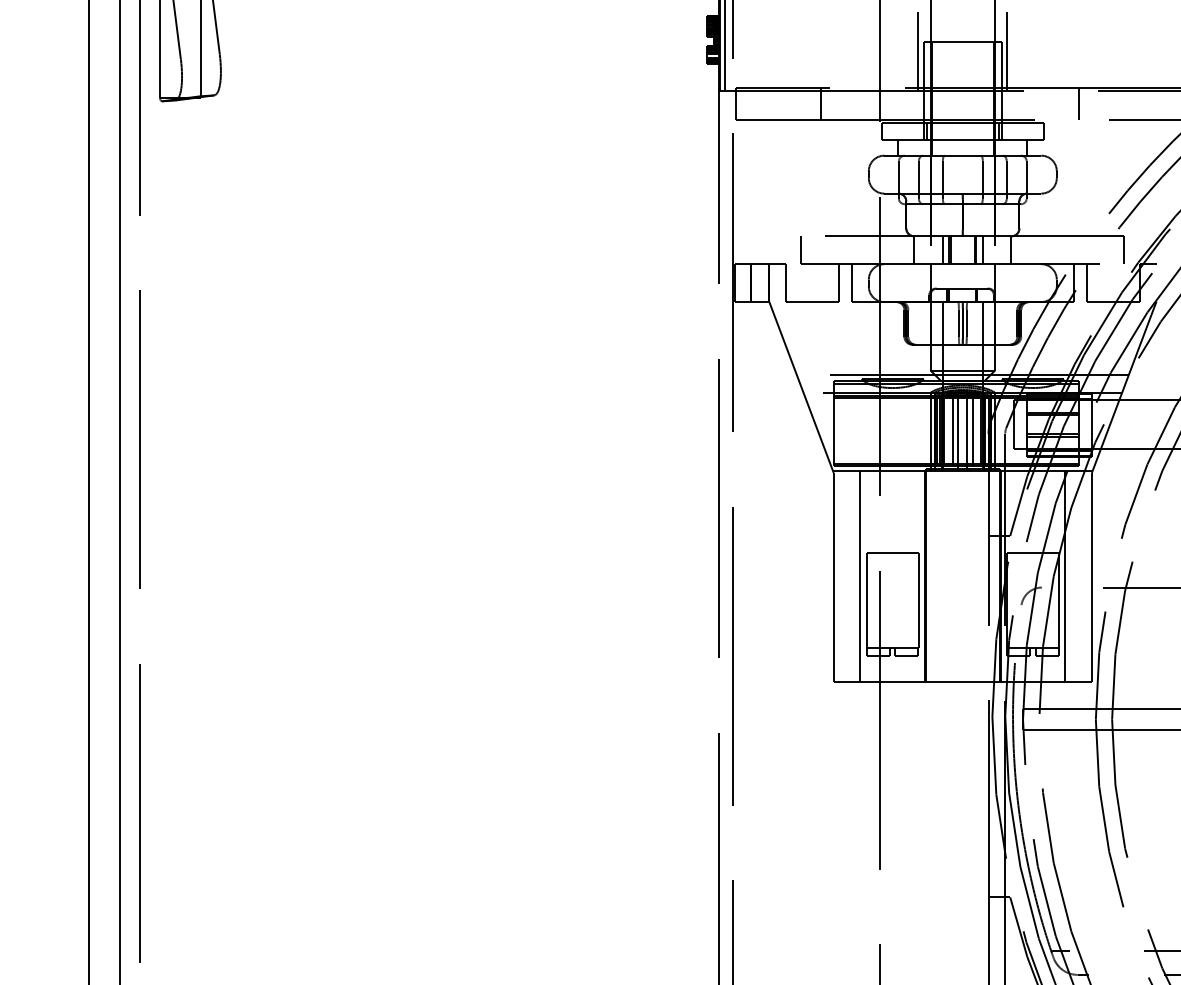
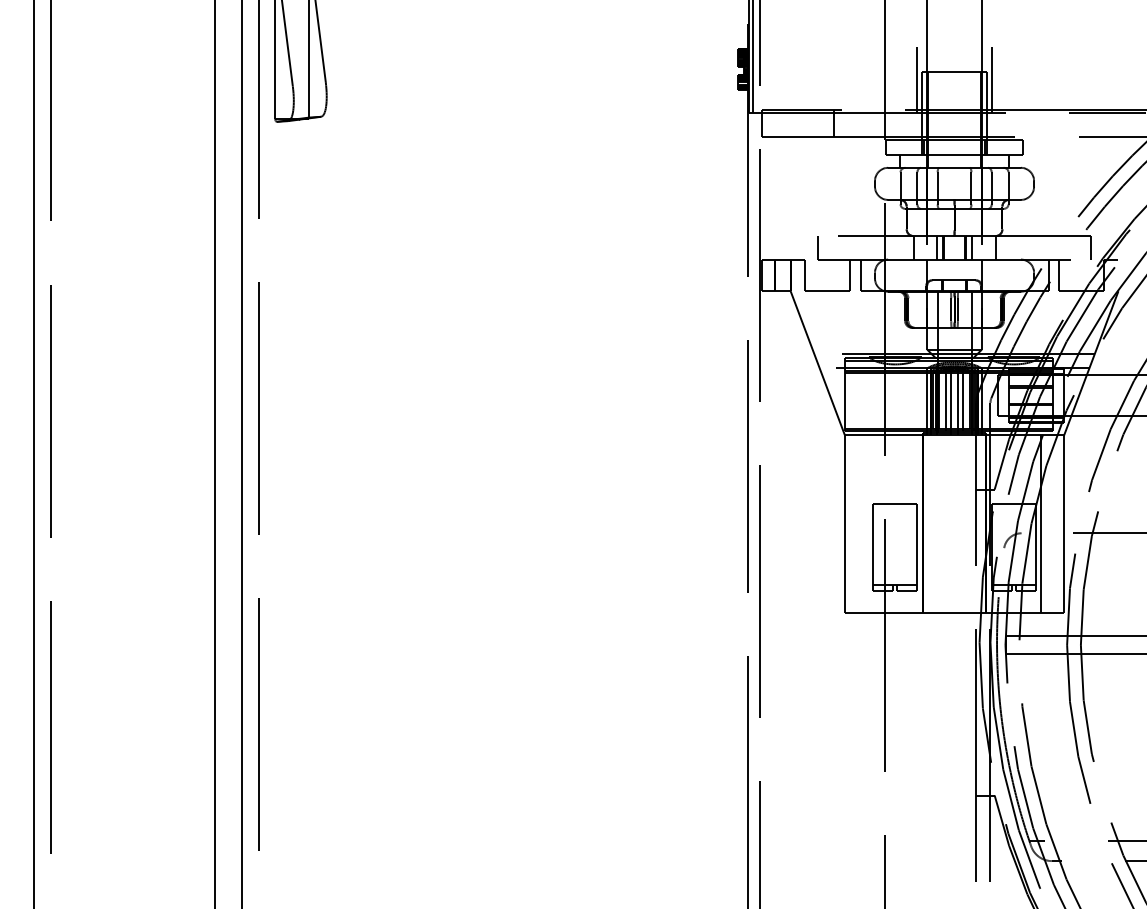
line: (1078, 103) -> (1052, 123), removed
line: (859, 575) -> (867, 523), removed

